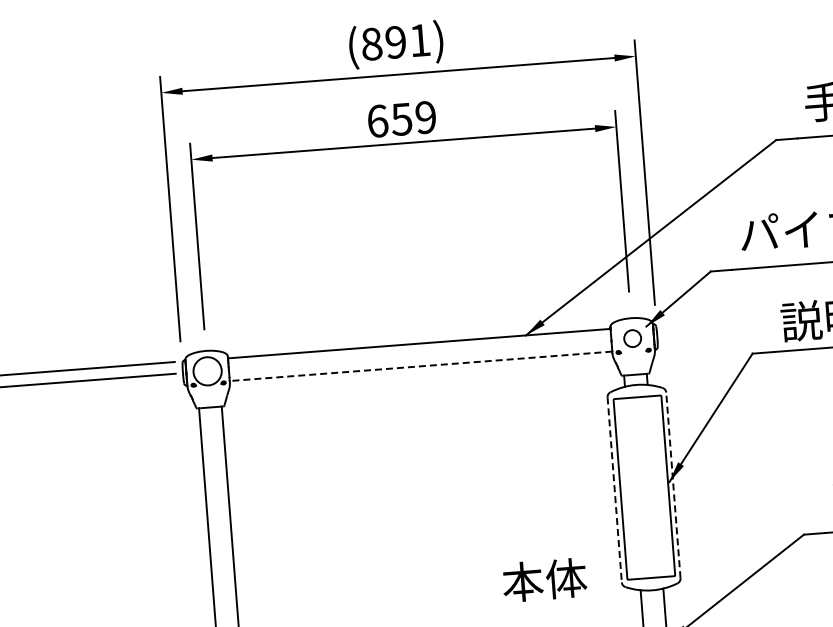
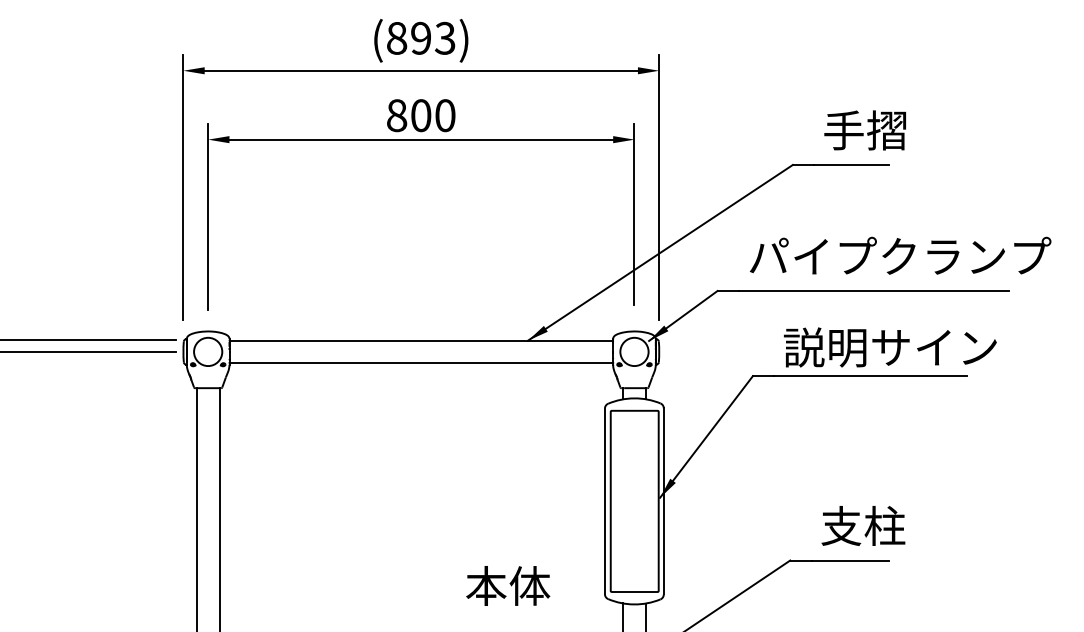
text: (419, 39) -> (444, 37), (891) -> (893)
text: (402, 119) -> (421, 115), 659 -> 800
circle: (632, 338) -> (634, 351), size x1.67
line: (421, 366) -> (421, 363), dashed -> solid
line: (673, 484) -> (663, 500), dashed -> solid
line: (614, 490) -> (604, 501), dashed -> solid
text: (544, 579) -> (508, 585), moved

